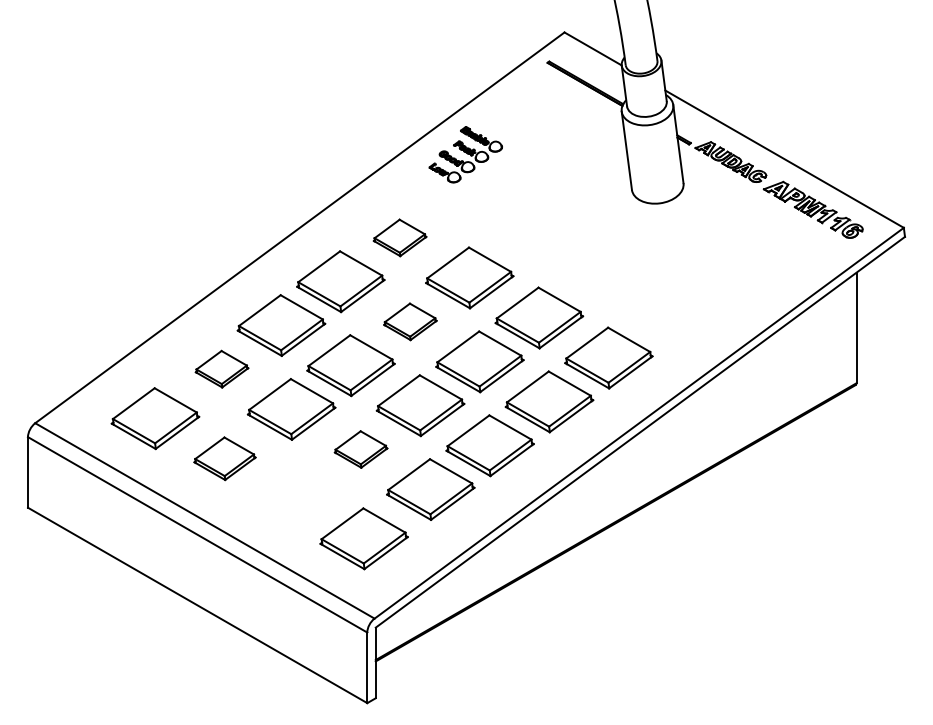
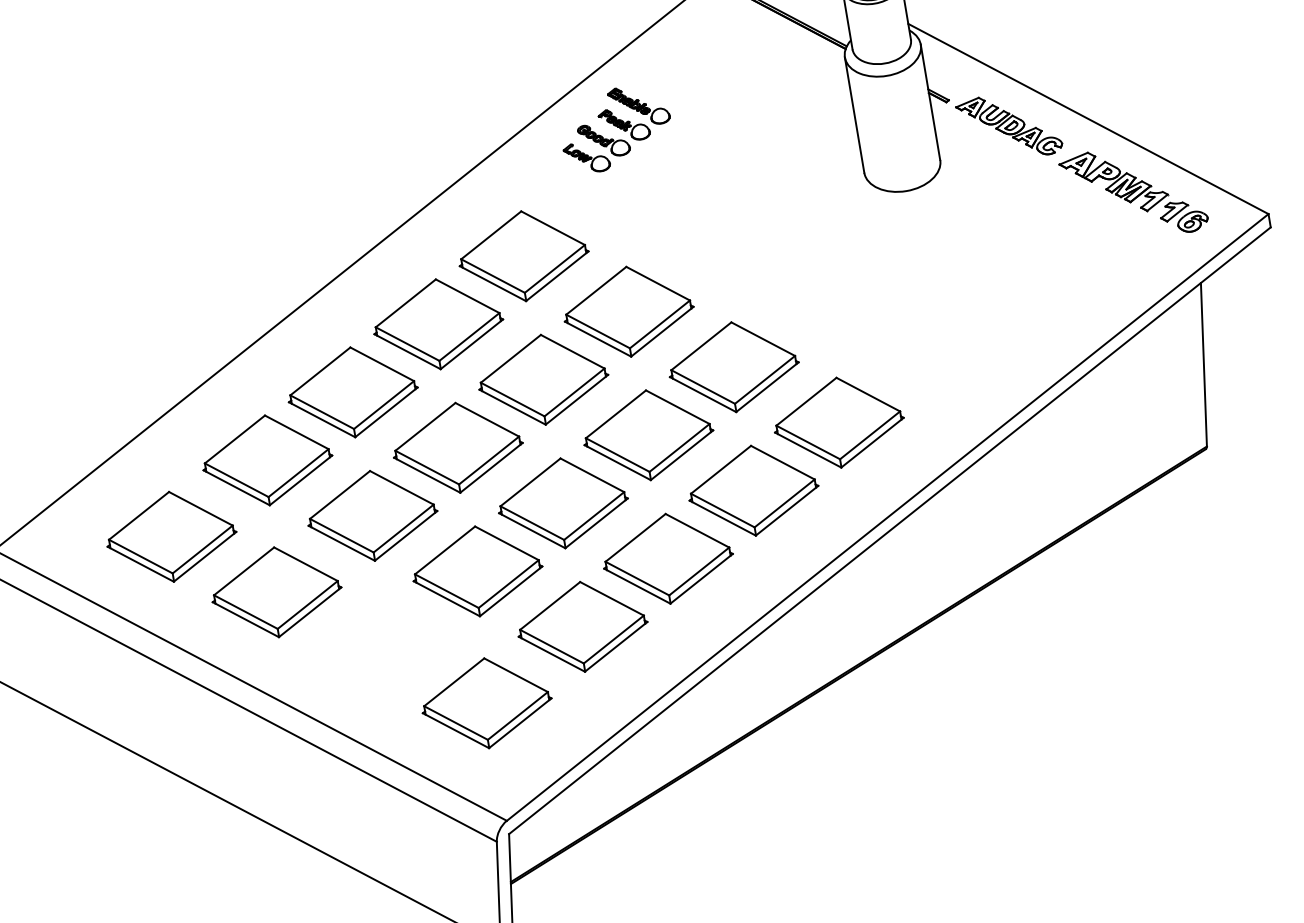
part: (399, 237) -> (523, 255), size x1.67
part: (410, 321) -> (543, 379), size x1.67
part: (221, 368) -> (266, 459), size x1.67
part: (360, 449) -> (476, 571), size x1.67
part: (224, 458) -> (276, 592), size x1.43

